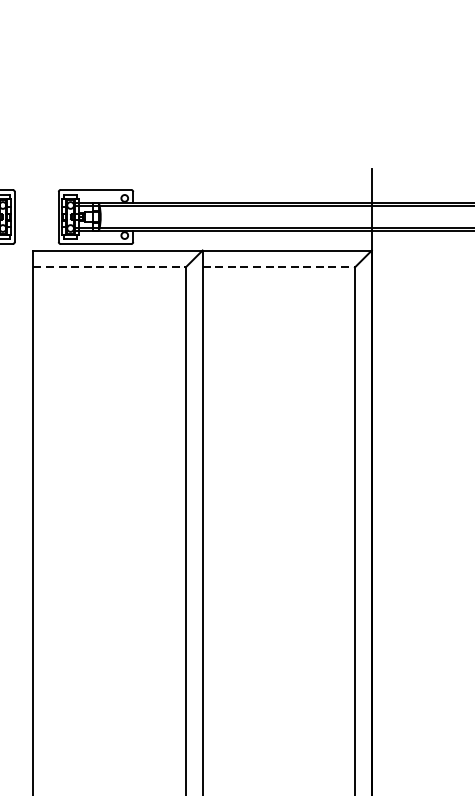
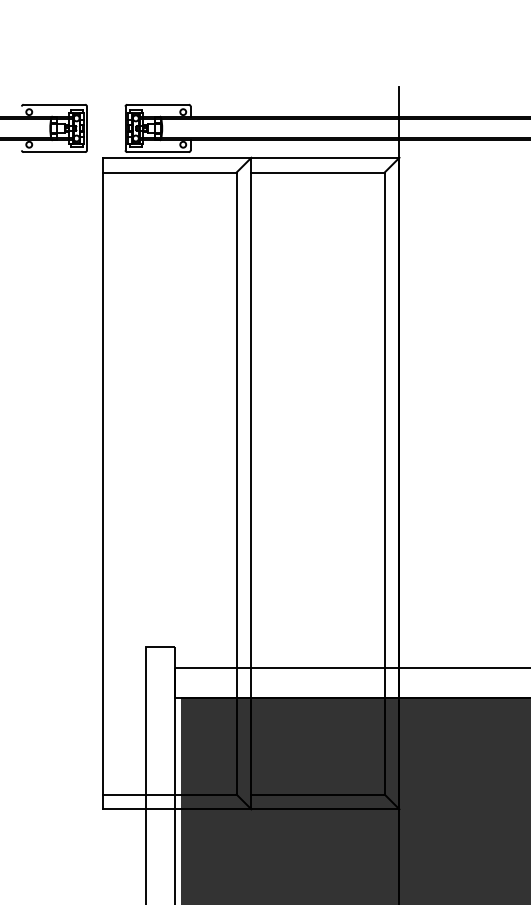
line: (109, 267) -> (169, 172), dashed -> solid
line: (279, 267) -> (318, 172), dashed -> solid

